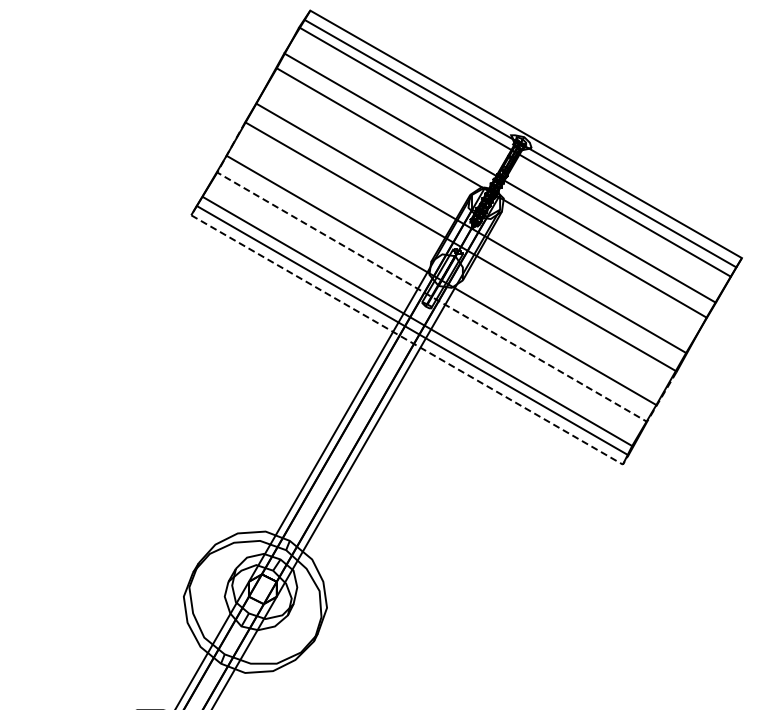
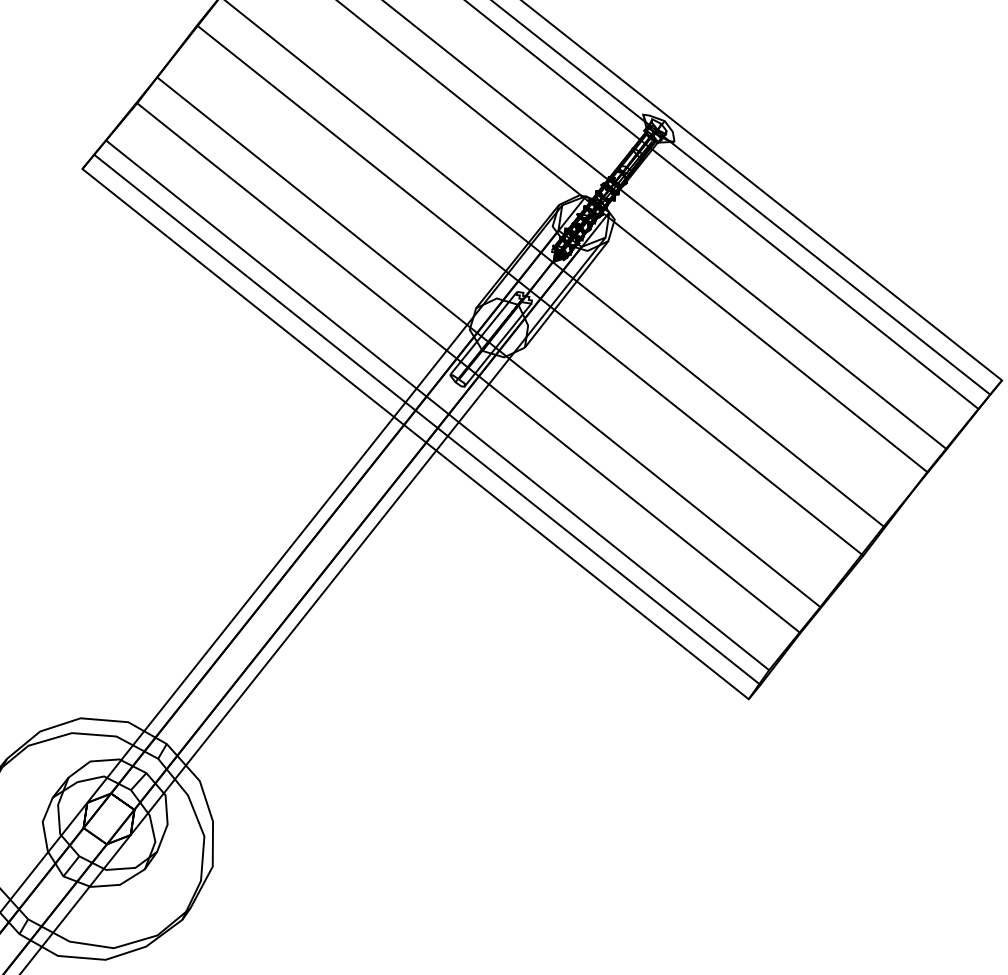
line: (432, 297) -> (469, 368), dashed -> solid
line: (407, 340) -> (416, 435), dashed -> solid

